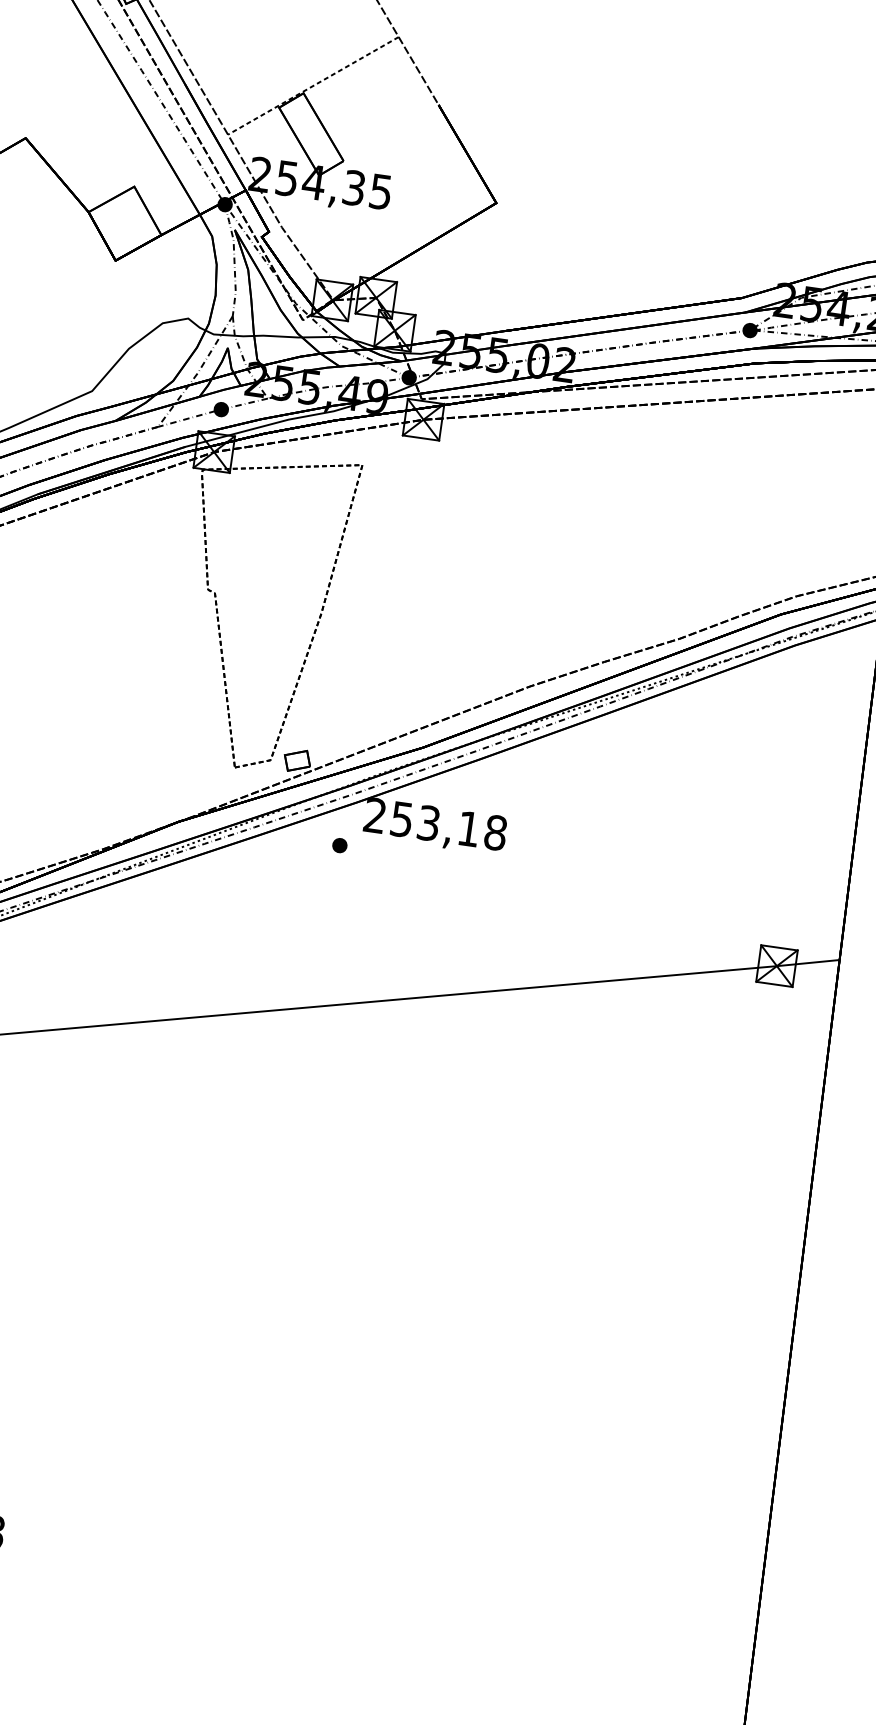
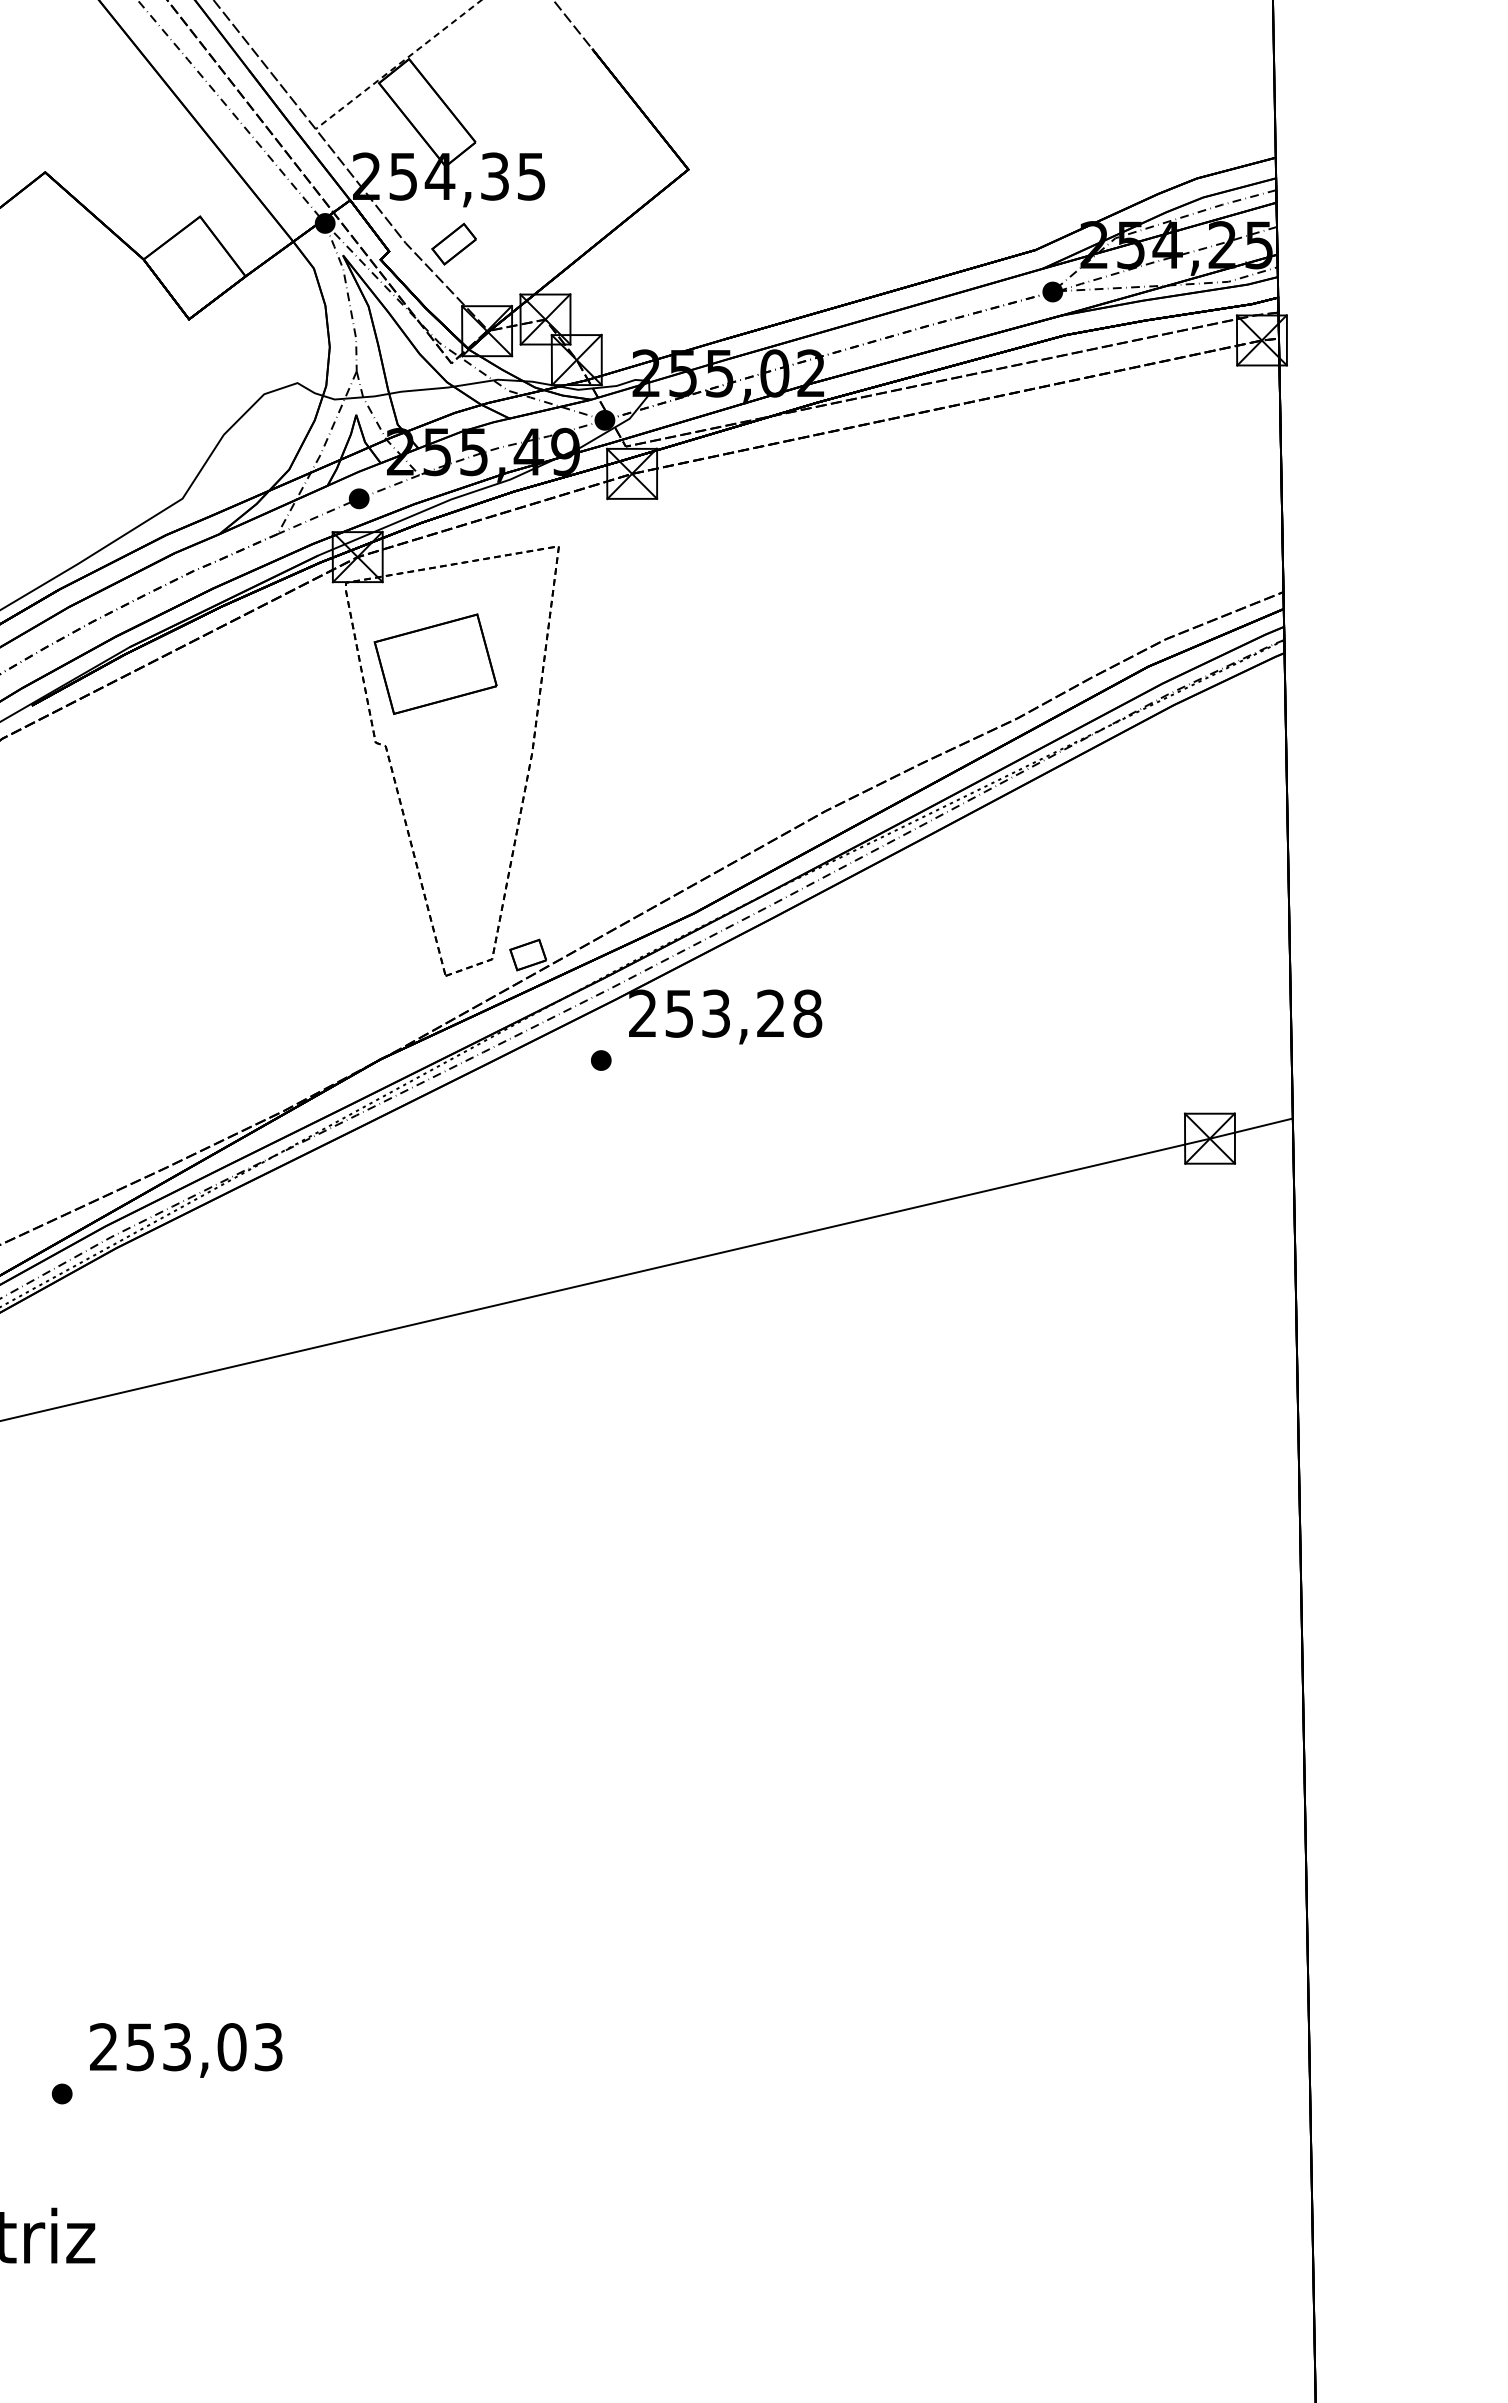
part: (316, 232) -> (453, 243), added
part: (259, 537) -> (435, 663), added
text: (468, 828) -> (770, 1012), 253,18 -> 253,28

